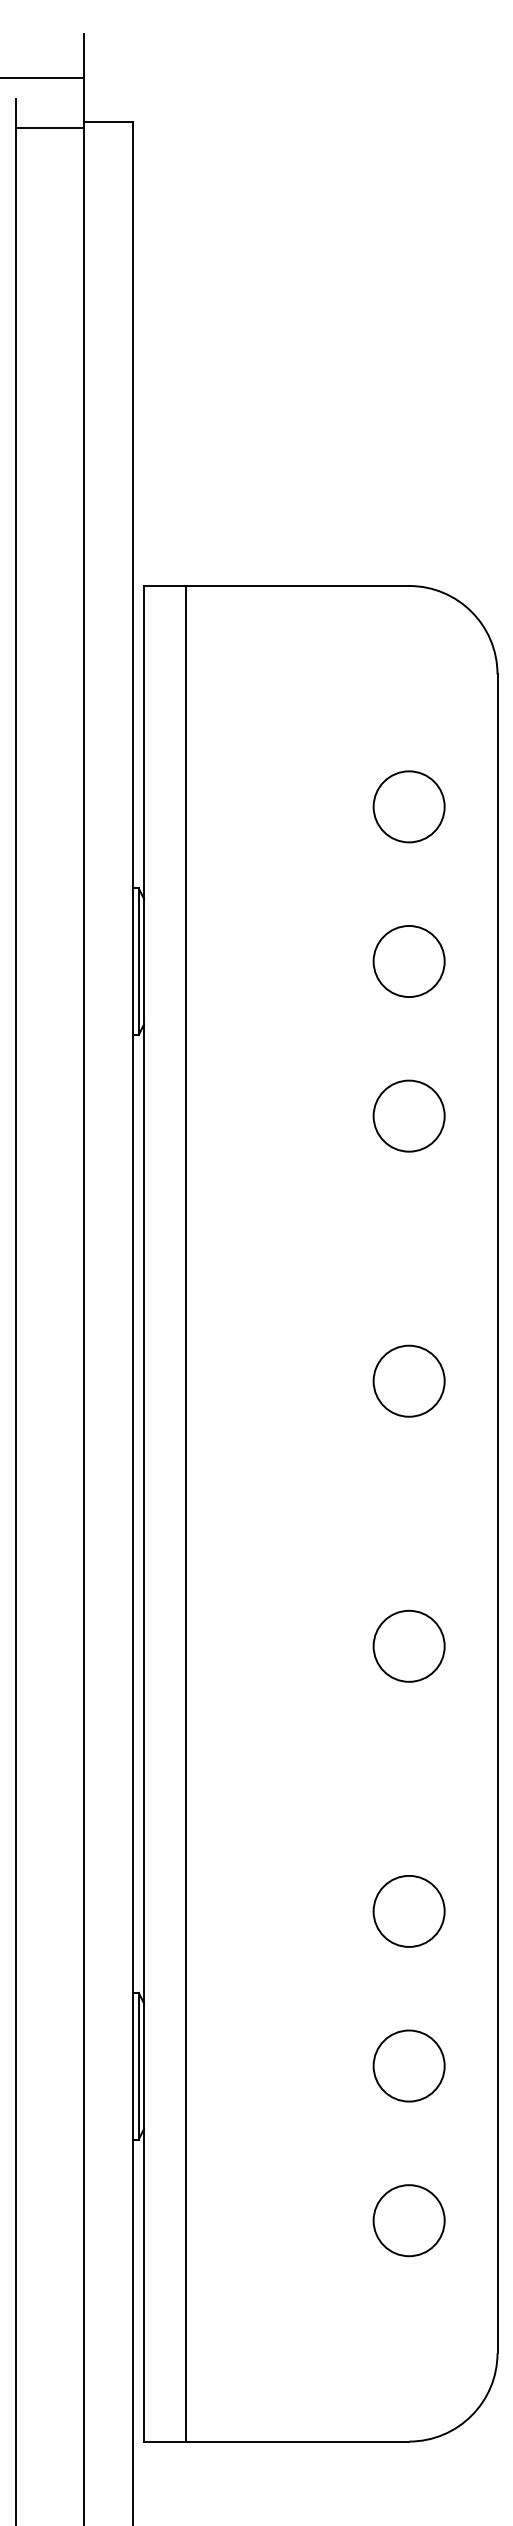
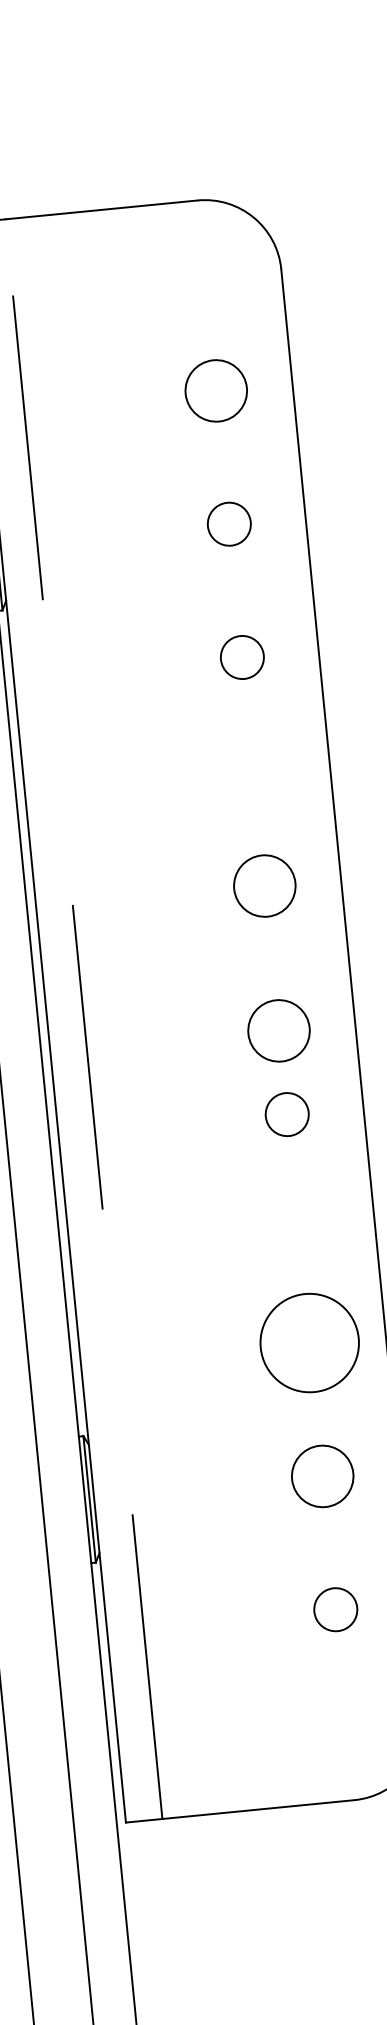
circle: (408, 961) -> (228, 524), size x0.7
circle: (408, 1115) -> (241, 657), size x0.7
line: (186, 1513) -> (84, 1018), solid -> dashed
circle: (408, 1548) -> (278, 1030), added
circle: (408, 1645) -> (286, 1113), size x0.7
circle: (408, 1911) -> (309, 1343), size x1.6
circle: (408, 2220) -> (335, 1609), size x0.7

